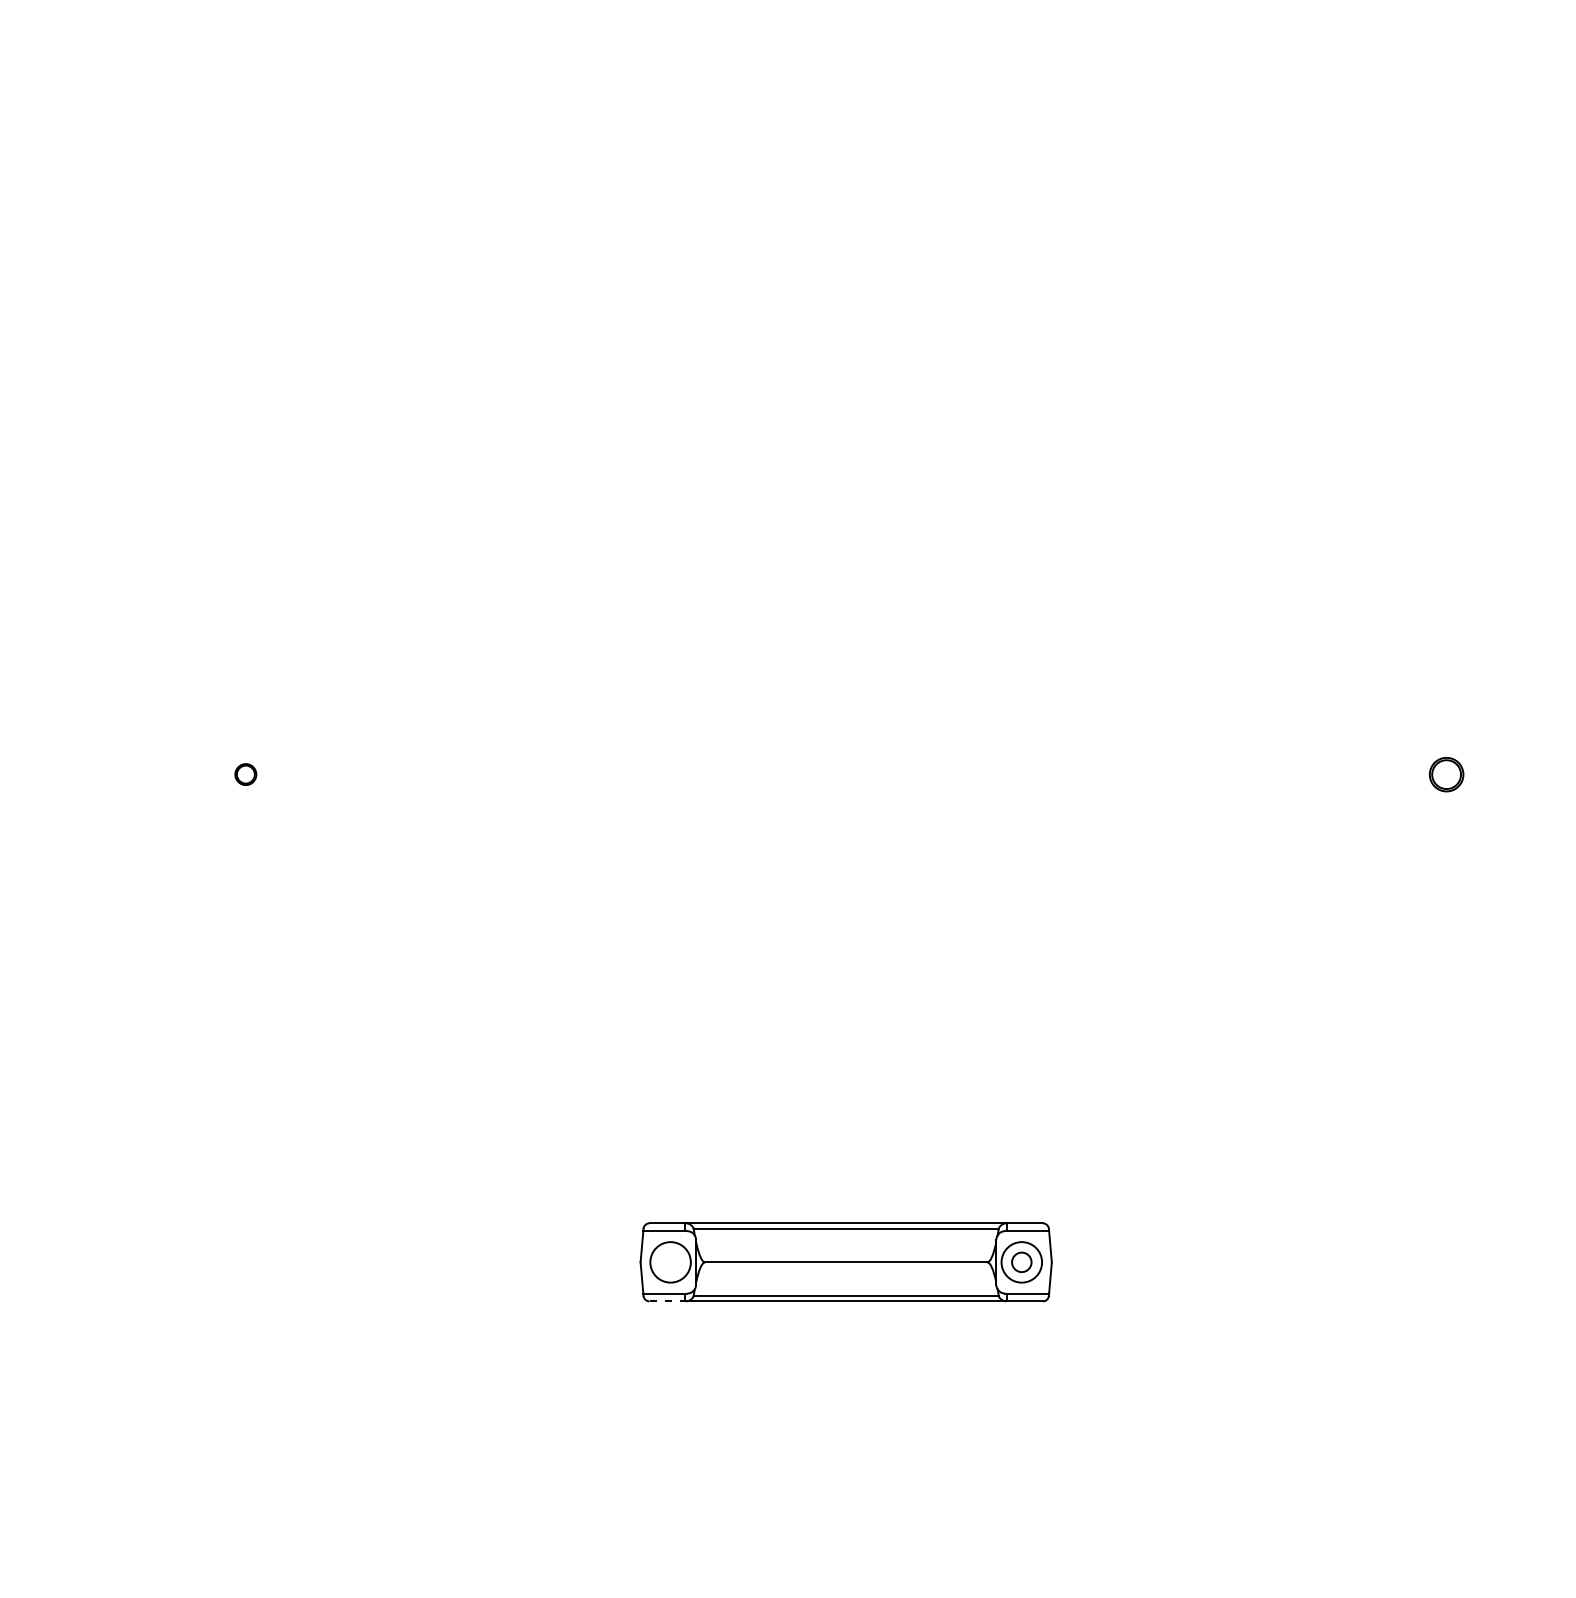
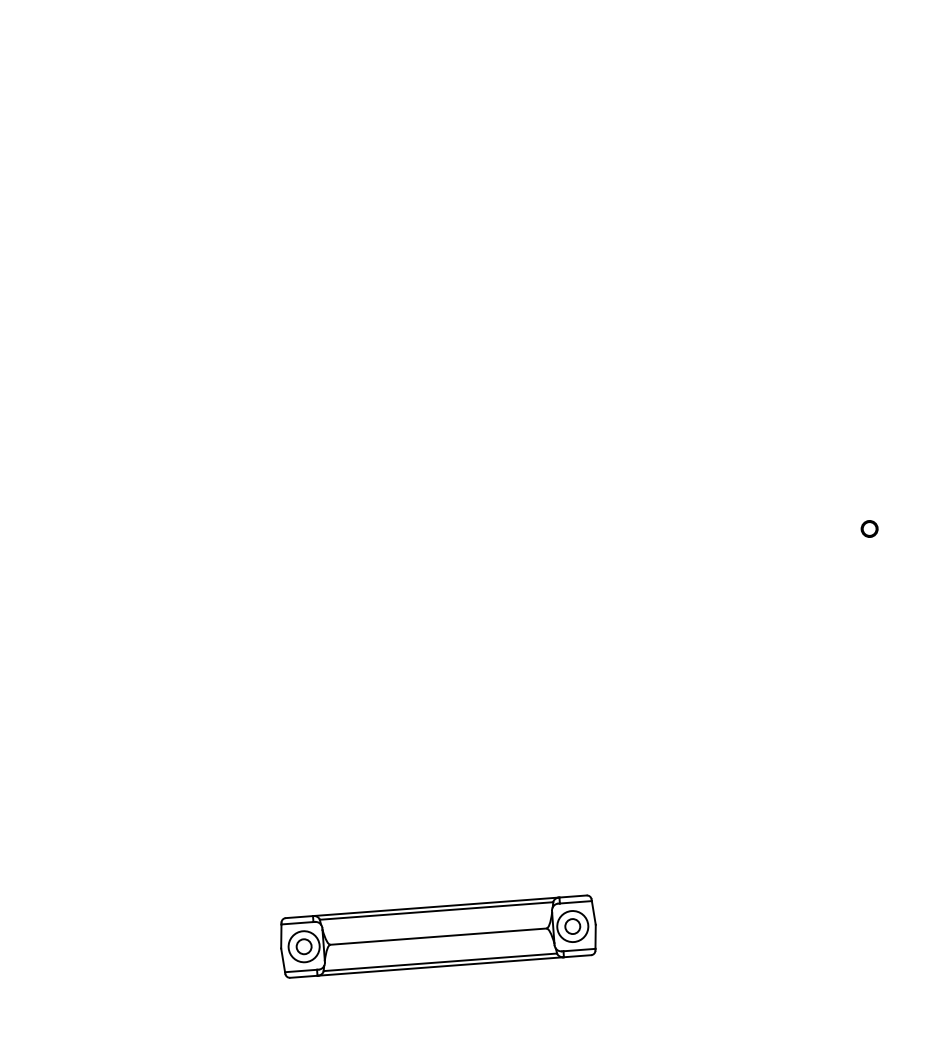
circle: (1446, 774) -> (869, 528), size x0.62
circle: (670, 1261) -> (304, 946), added
line: (667, 1301) -> (304, 976), dashed -> solid

